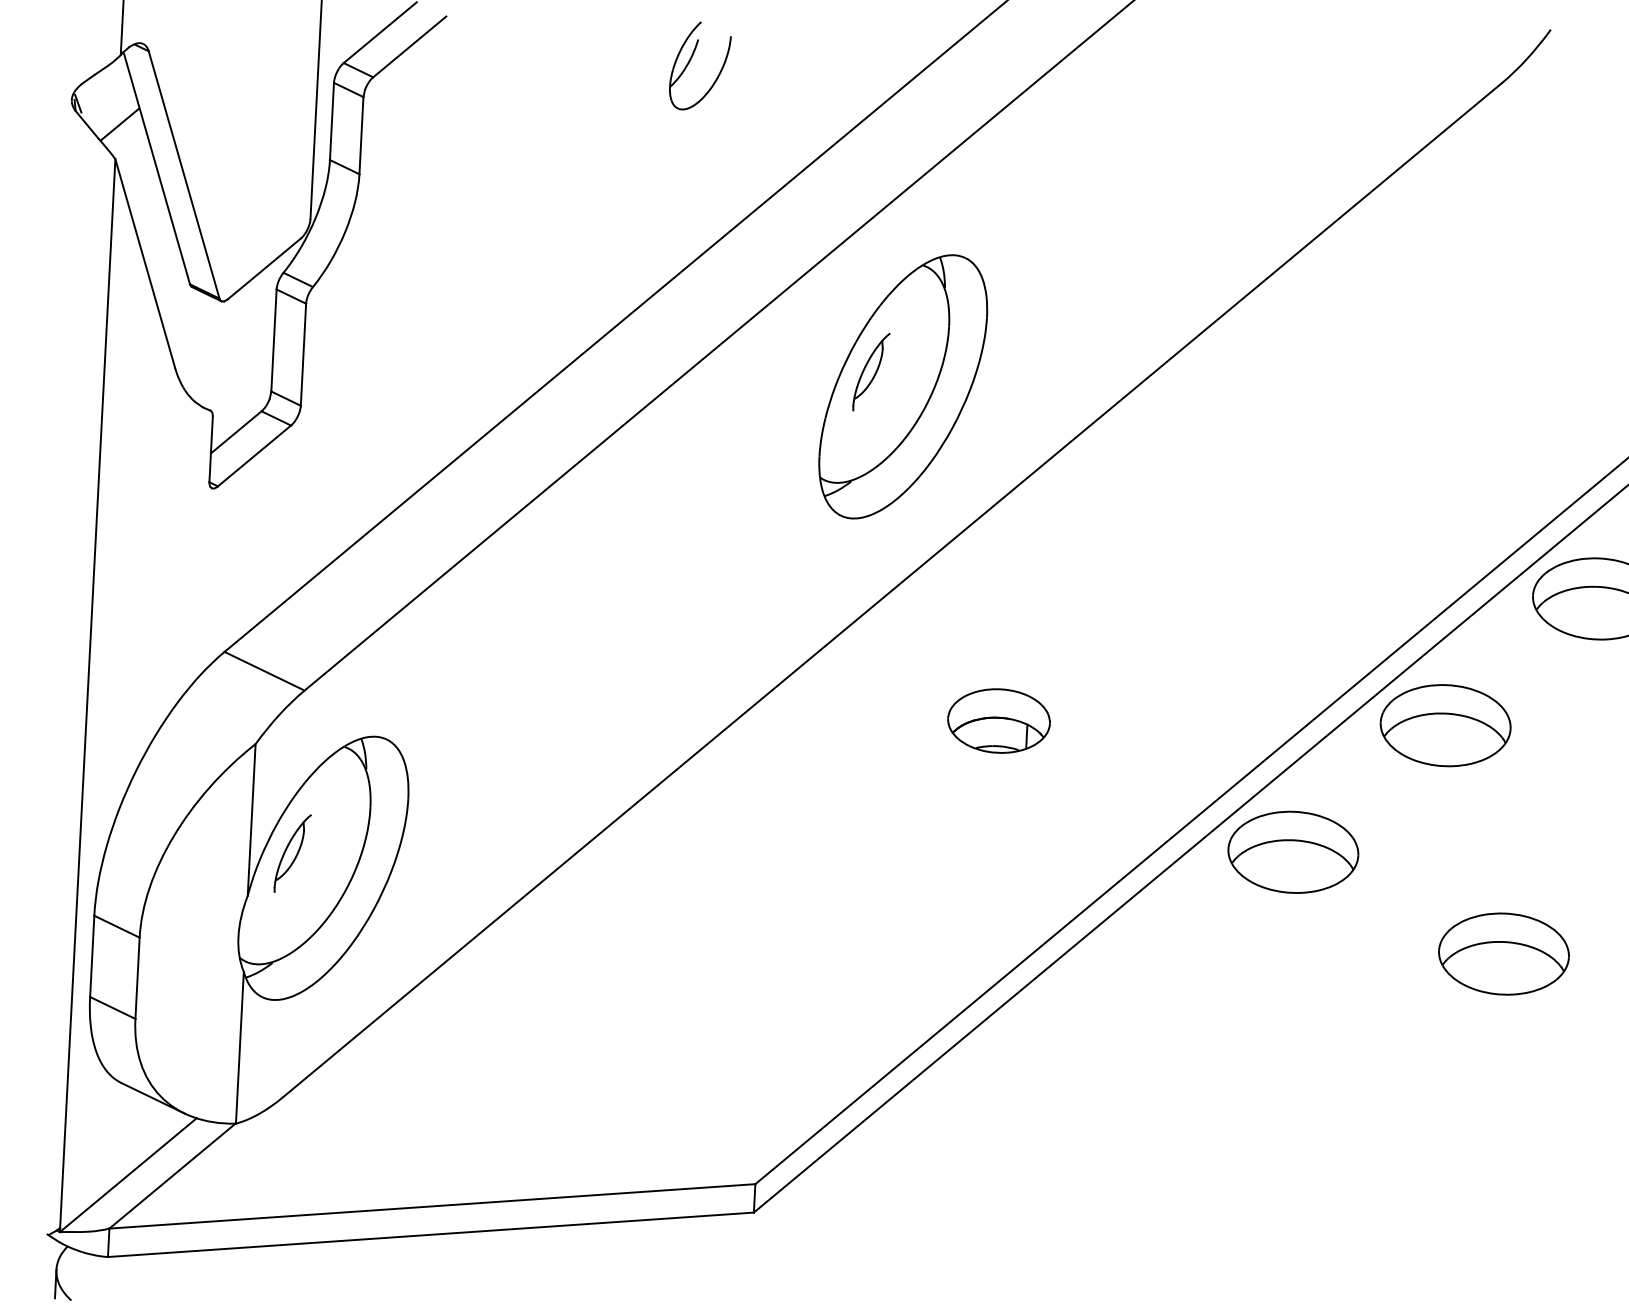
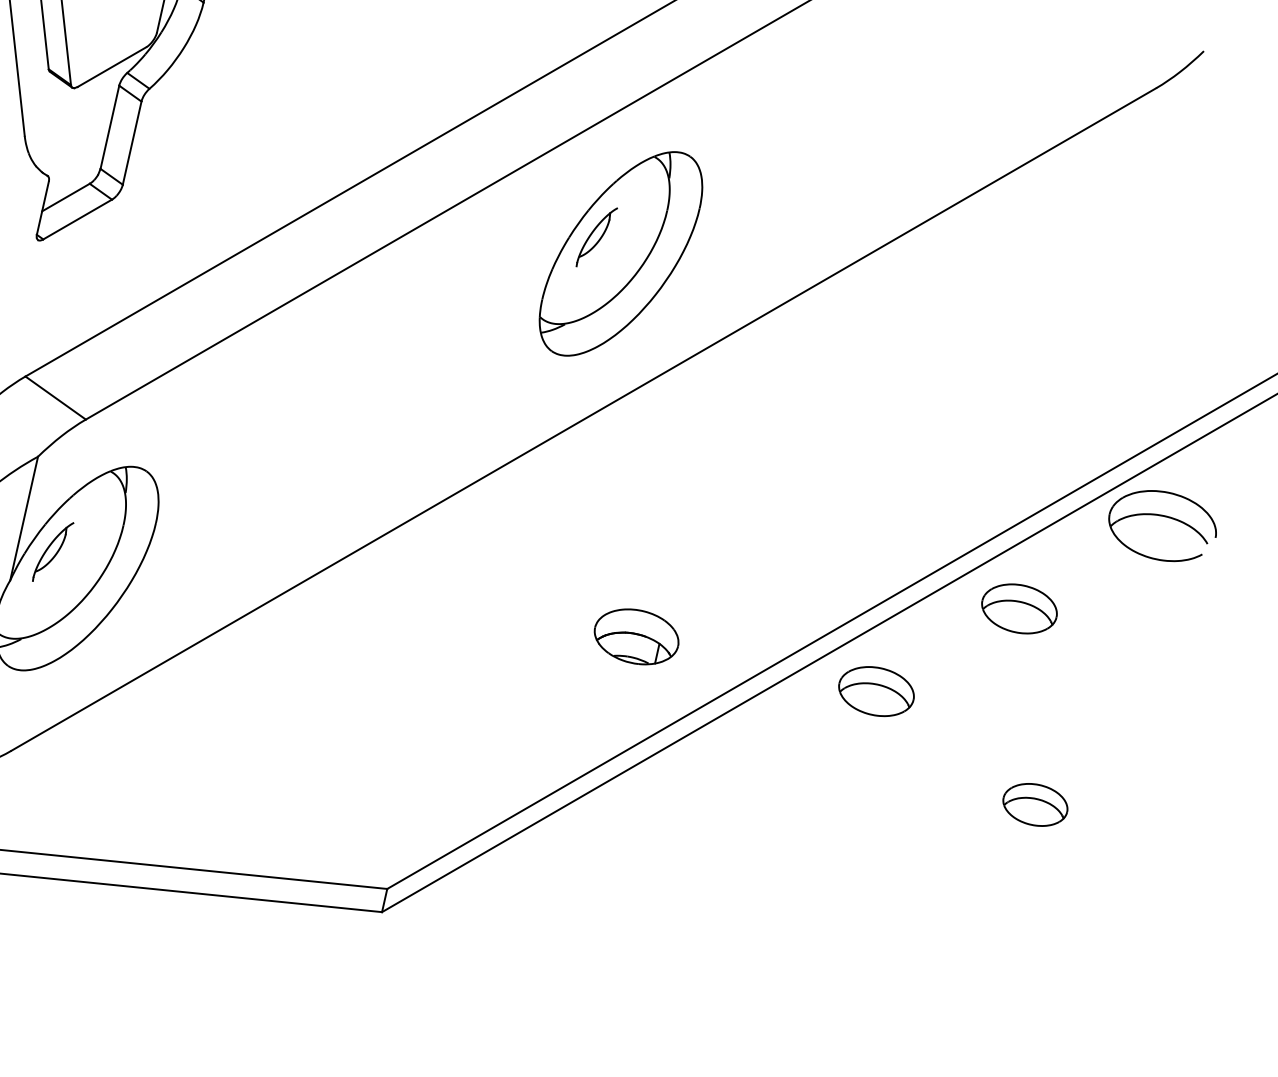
part: (998, 720) -> (636, 636), moved
part: (1445, 725) -> (1019, 608), size x0.7
part: (1293, 851) -> (876, 690), size x0.7
part: (1503, 953) -> (1035, 804), size x0.6

